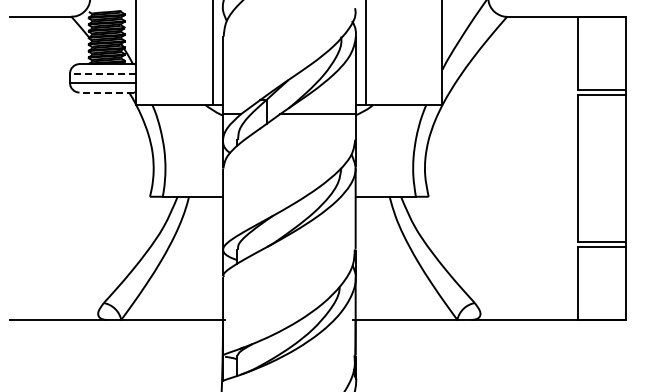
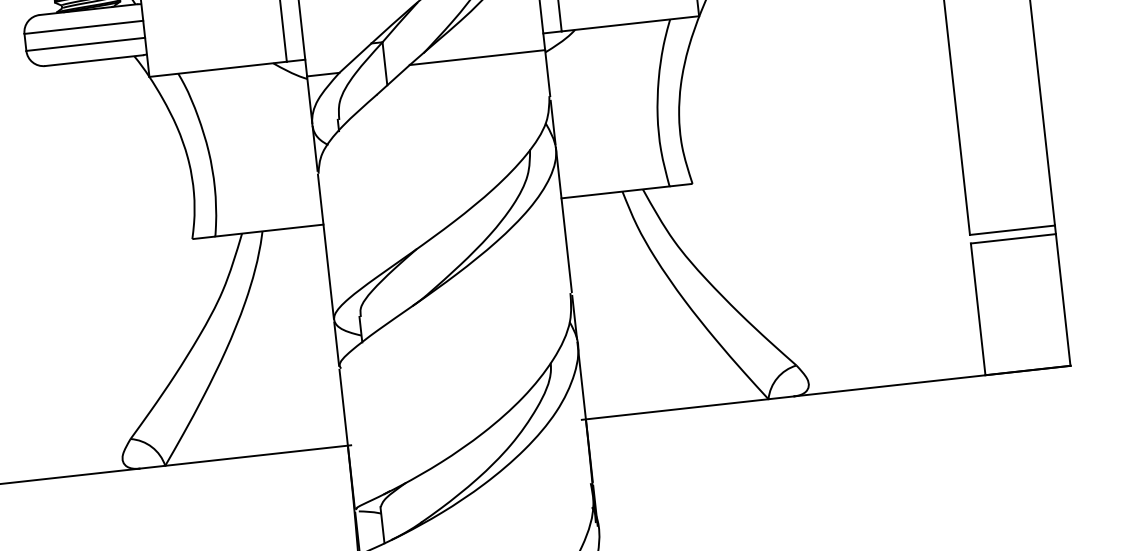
line: (102, 73) -> (82, 27), dashed -> solid
line: (106, 92) -> (93, 60), dashed -> solid

